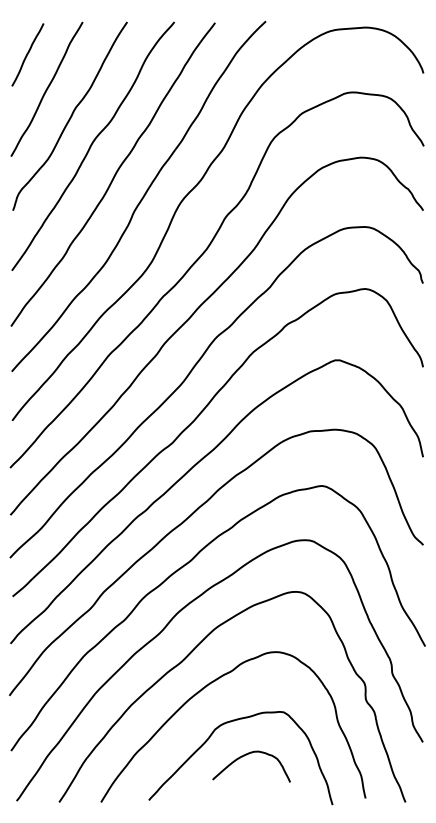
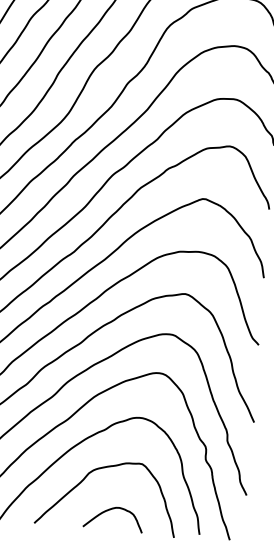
curve: (246, 755) -> (110, 510), moved

